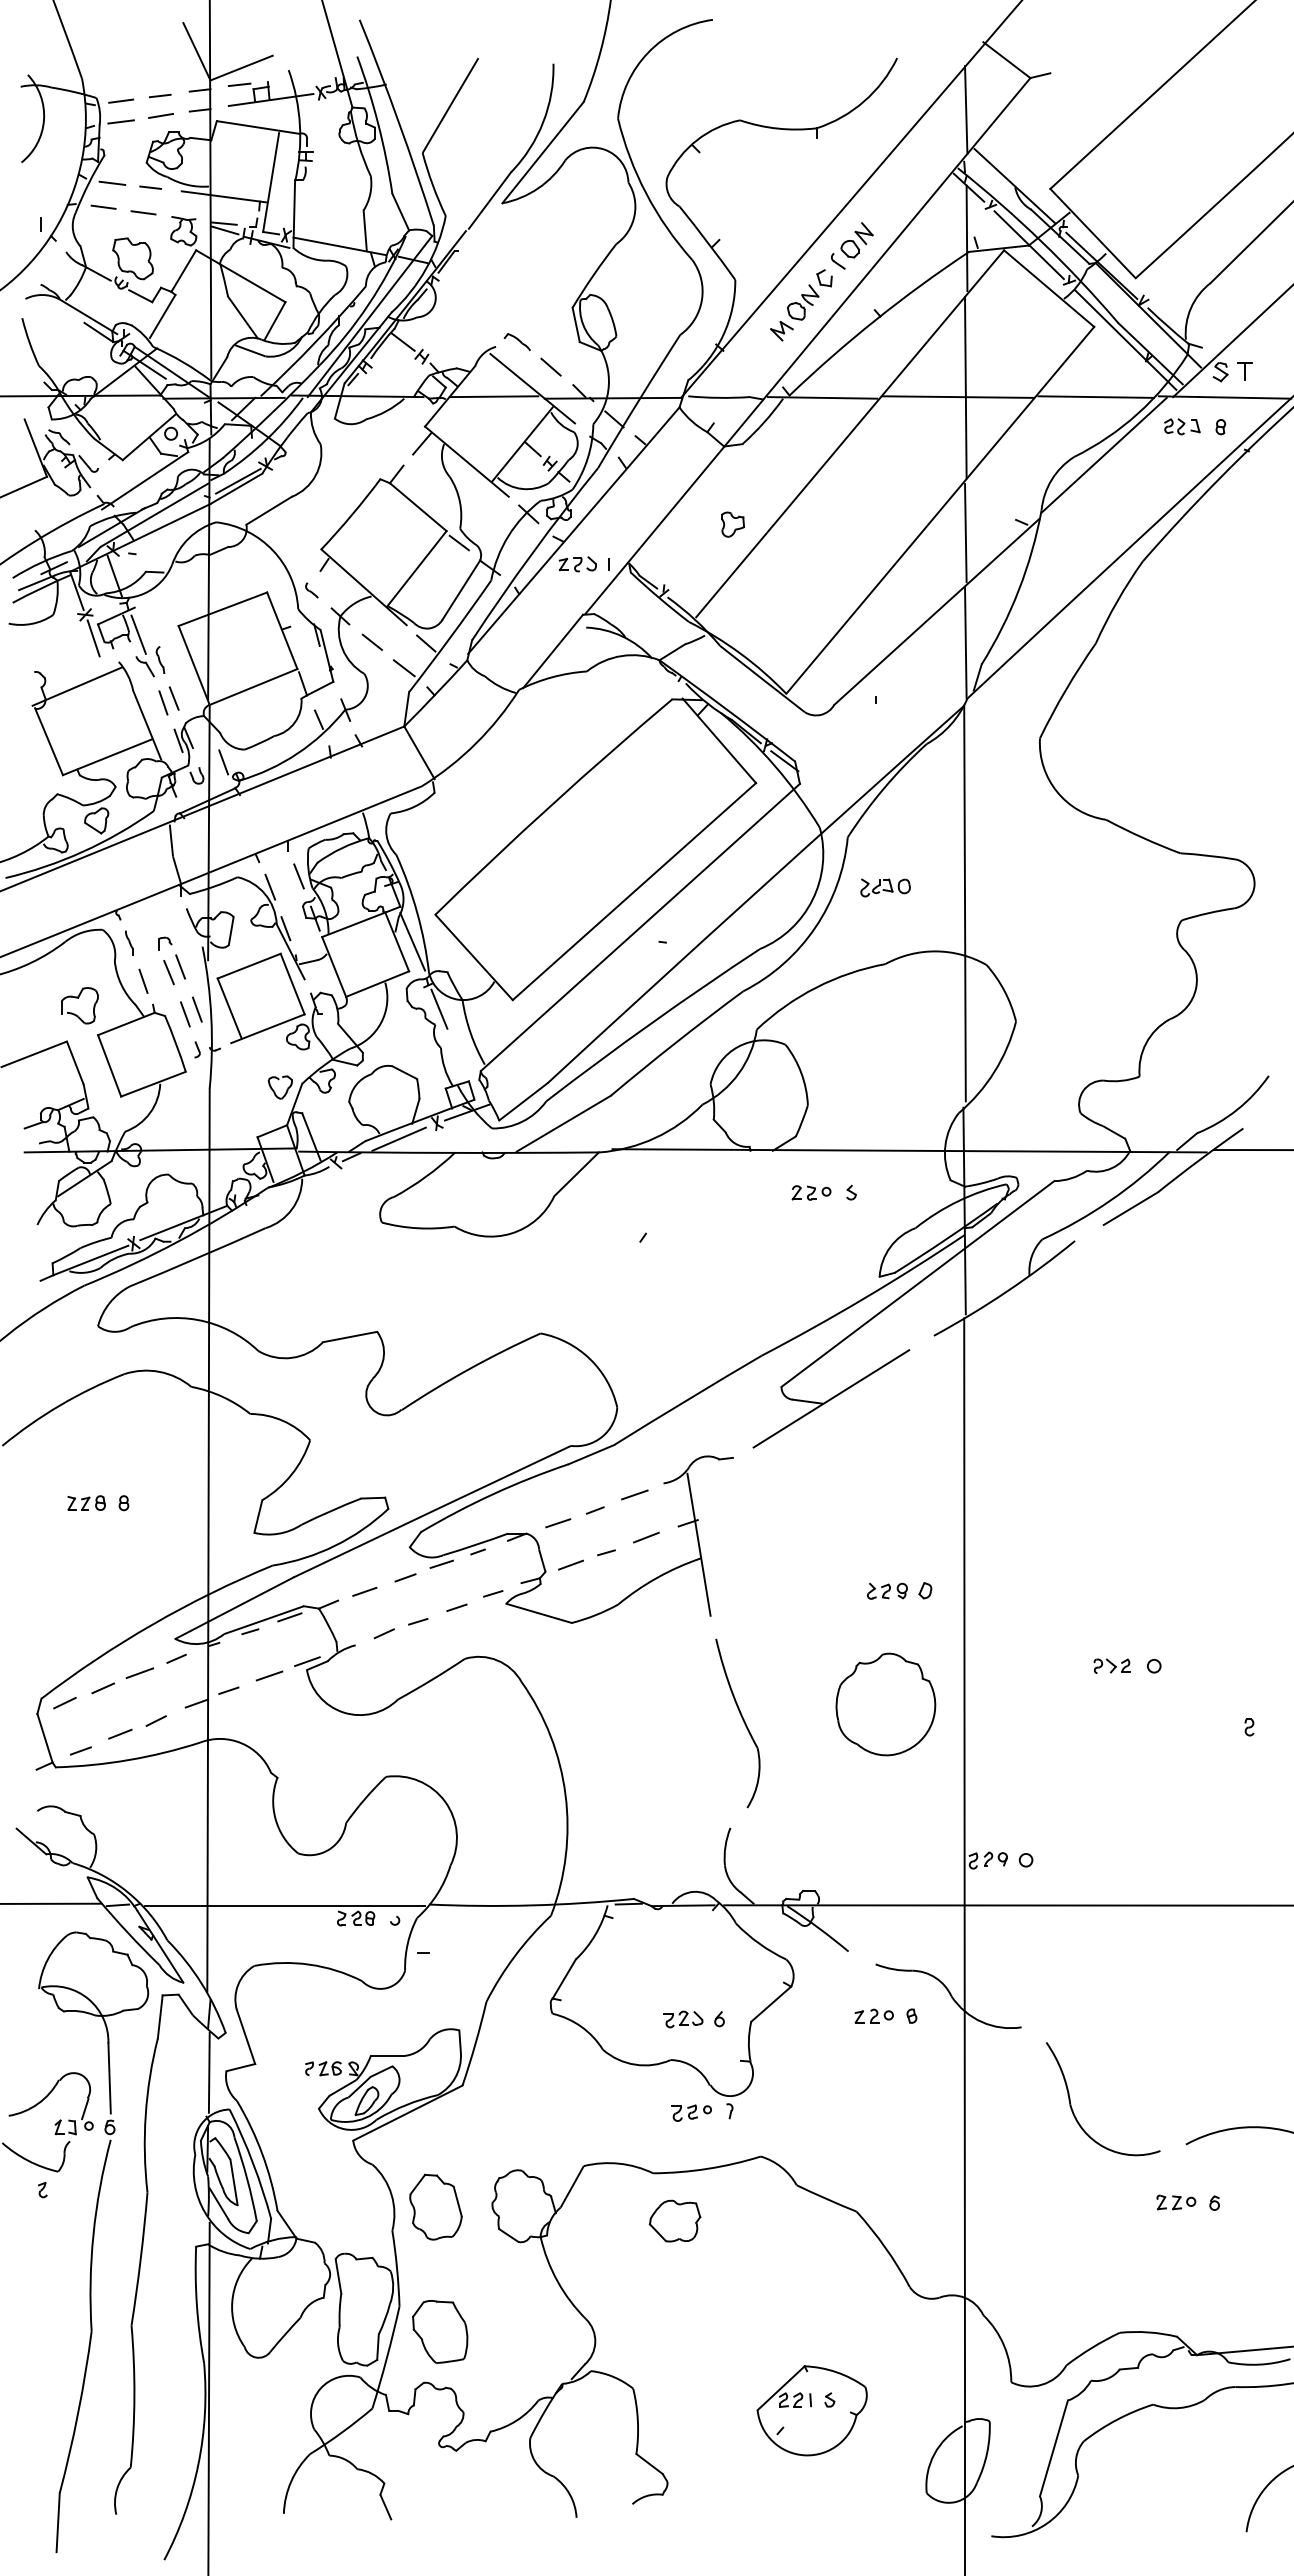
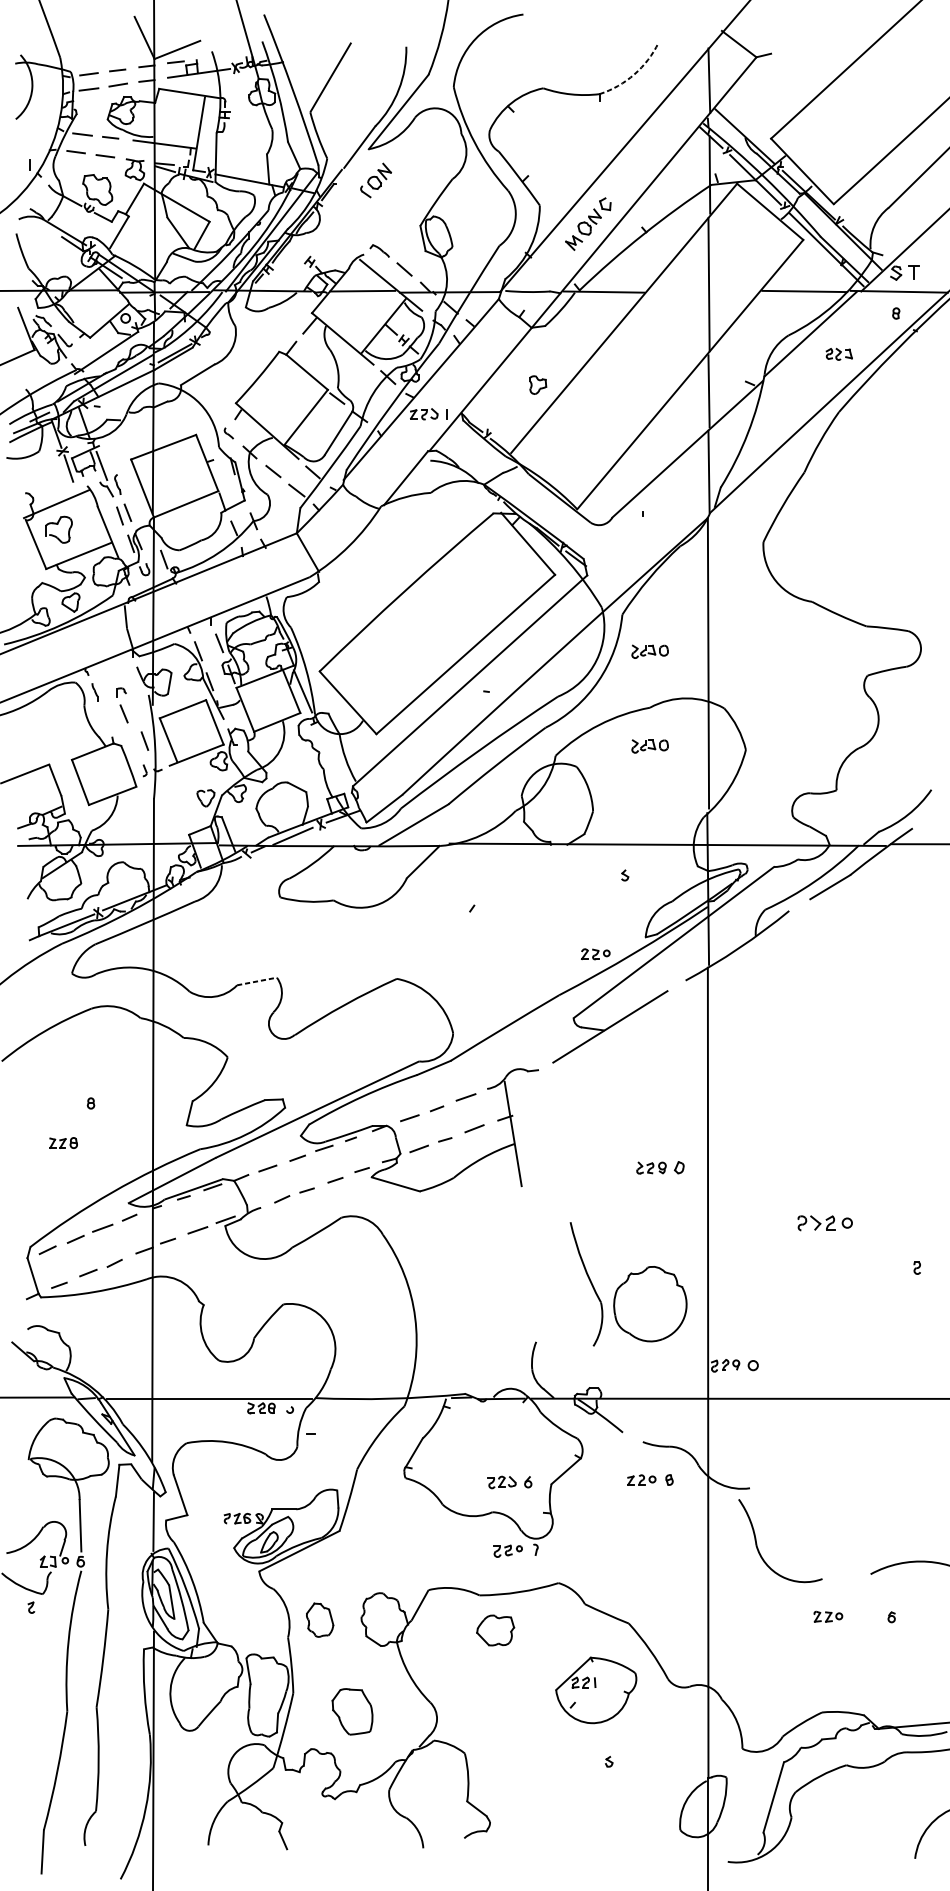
arc: (864, 101) -> (634, 74), solid -> dashed
part: (852, 245) -> (376, 180), moved
line: (402, 341) -> (295, 250), removed
line: (957, 396) -> (702, 291), removed
part: (1182, 426) -> (839, 354), moved
line: (180, 966) -> (132, 709), removed
line: (143, 980) -> (105, 719), removed
part: (78, 998) -> (57, 524), moved
line: (439, 1008) -> (322, 740), removed
line: (185, 1014) -> (136, 744), removed
part: (885, 1016) -> (650, 746), added
part: (811, 1192) -> (595, 953), moved
line: (350, 1337) -> (257, 981), solid -> dashed
part: (86, 1502) -> (63, 1142), moved
part: (1111, 1665) -> (815, 1222), size x1.4
part: (885, 1704) -> (650, 1304), moved
part: (737, 1723) -> (586, 1284), moved
part: (1073, 2110) -> (758, 1549), moved
part: (1176, 2202) -> (828, 1616), moved
part: (435, 2206) -> (319, 1619), size x0.7
part: (440, 2331) -> (352, 1711), moved
part: (811, 2410) -> (595, 1690), moved

